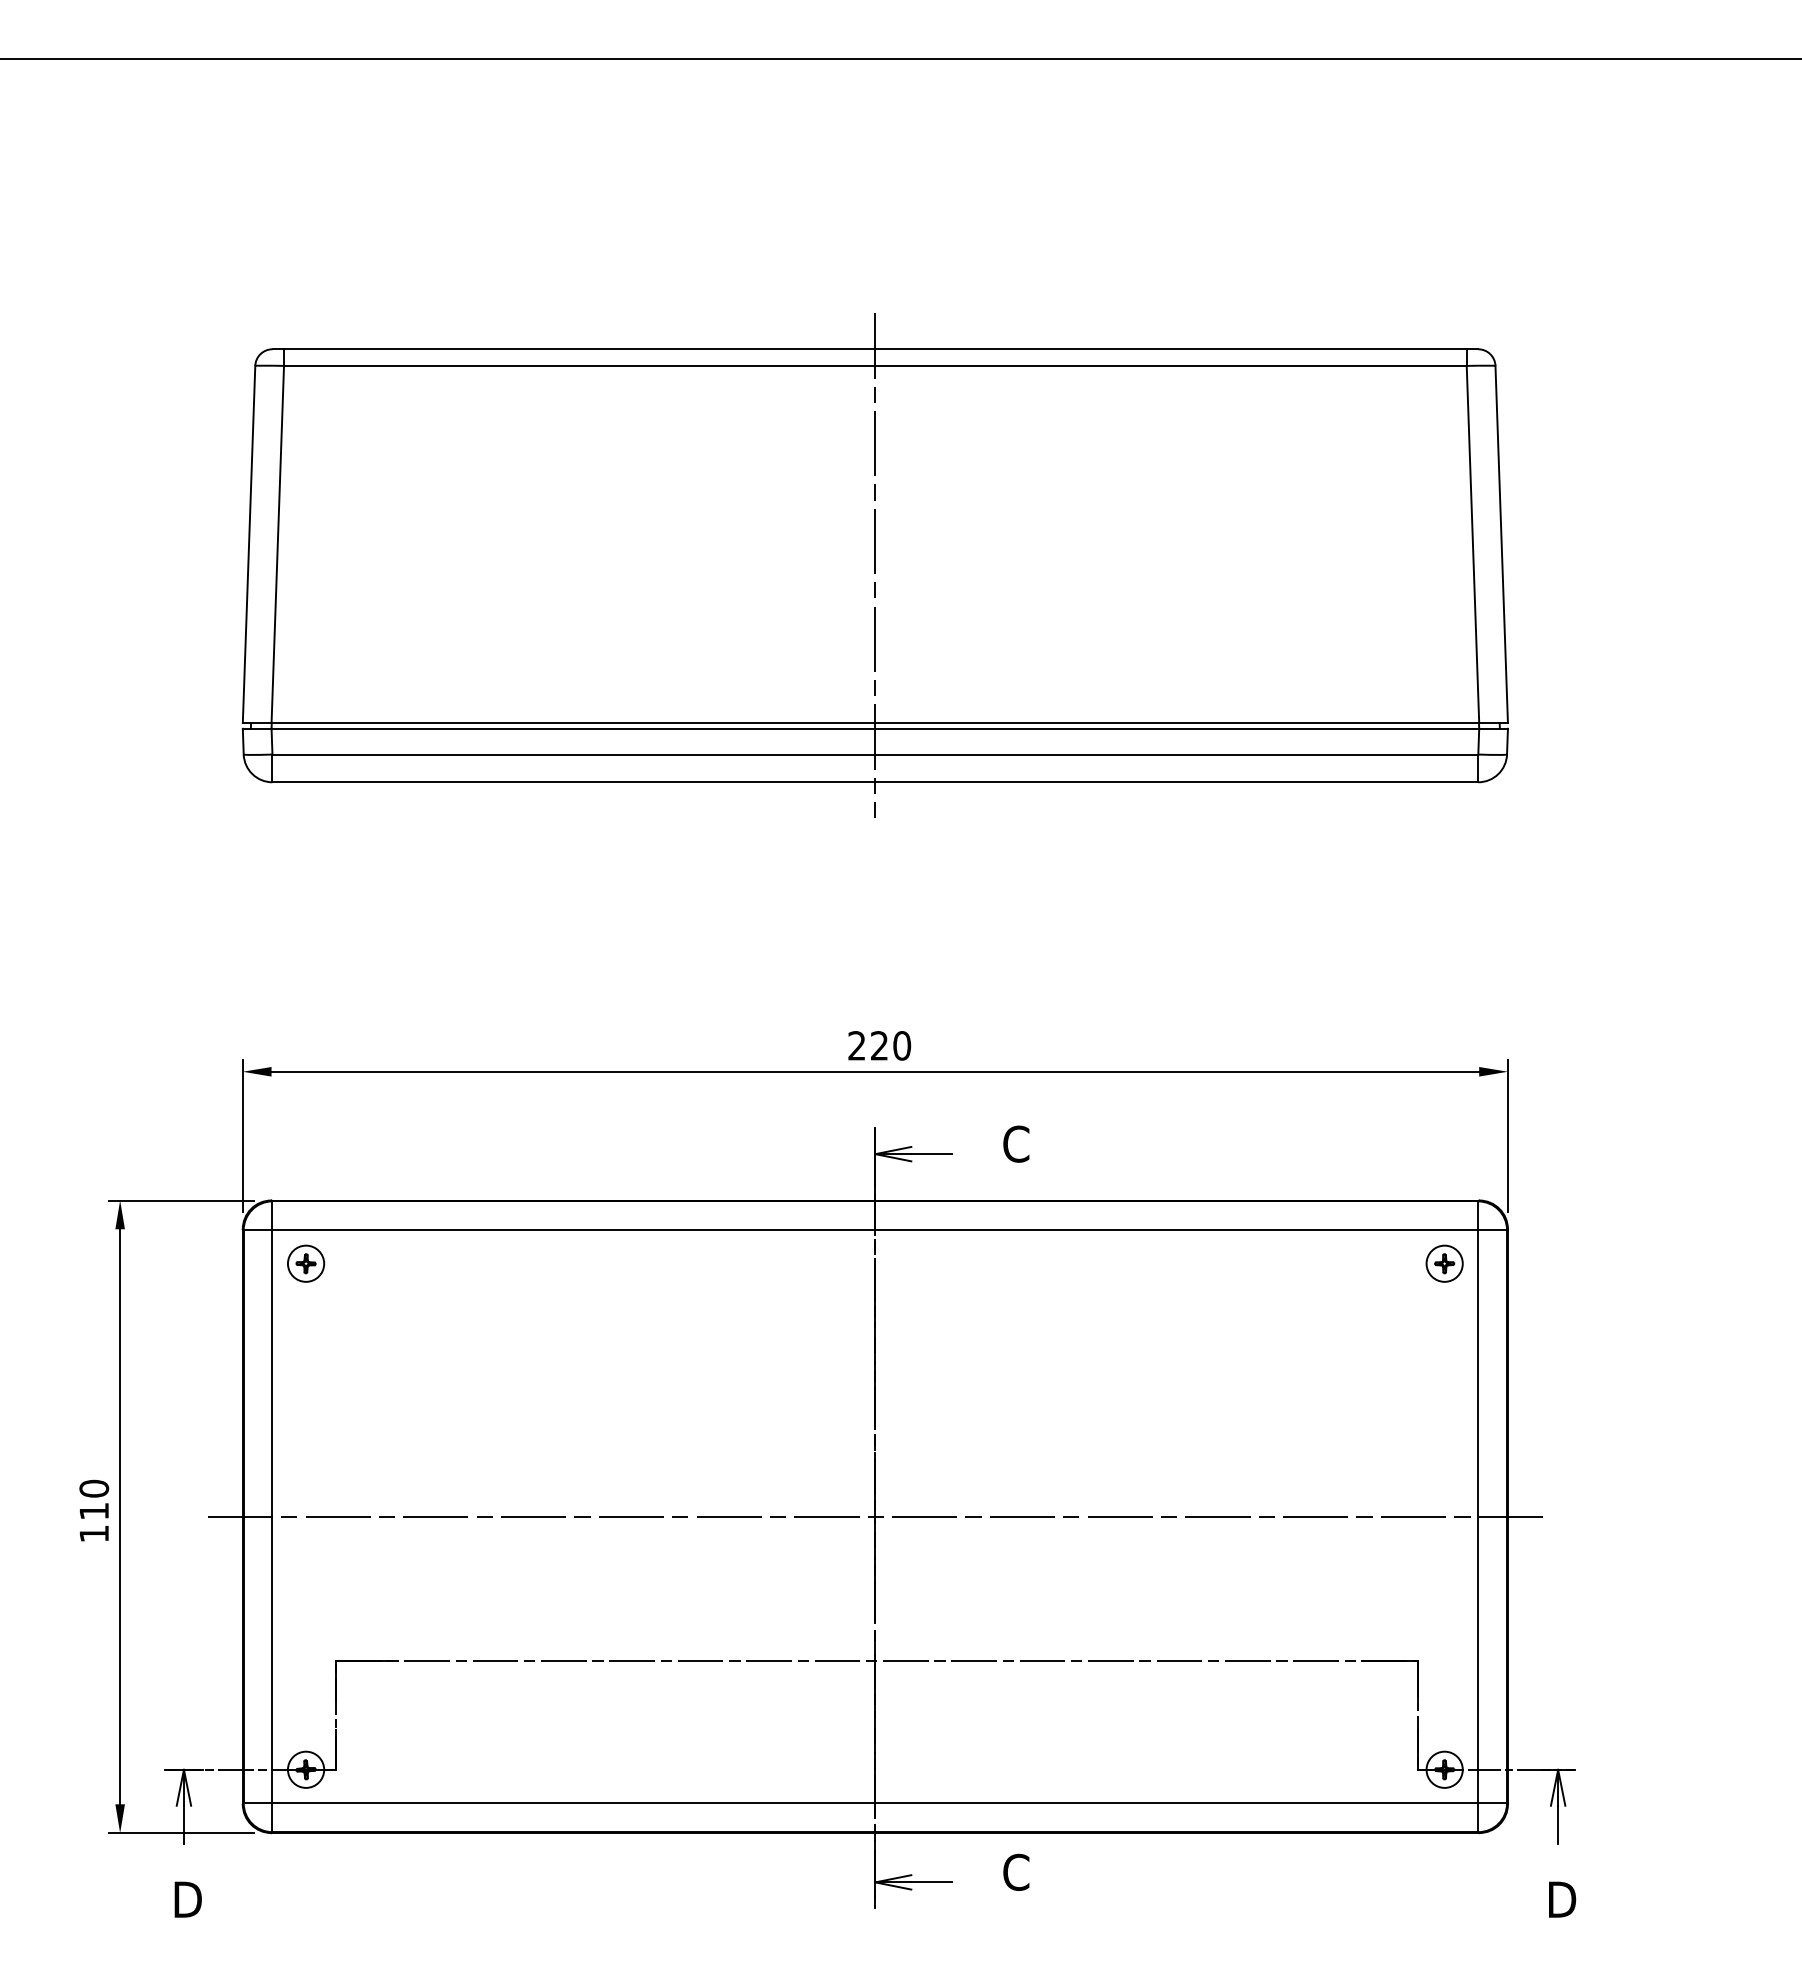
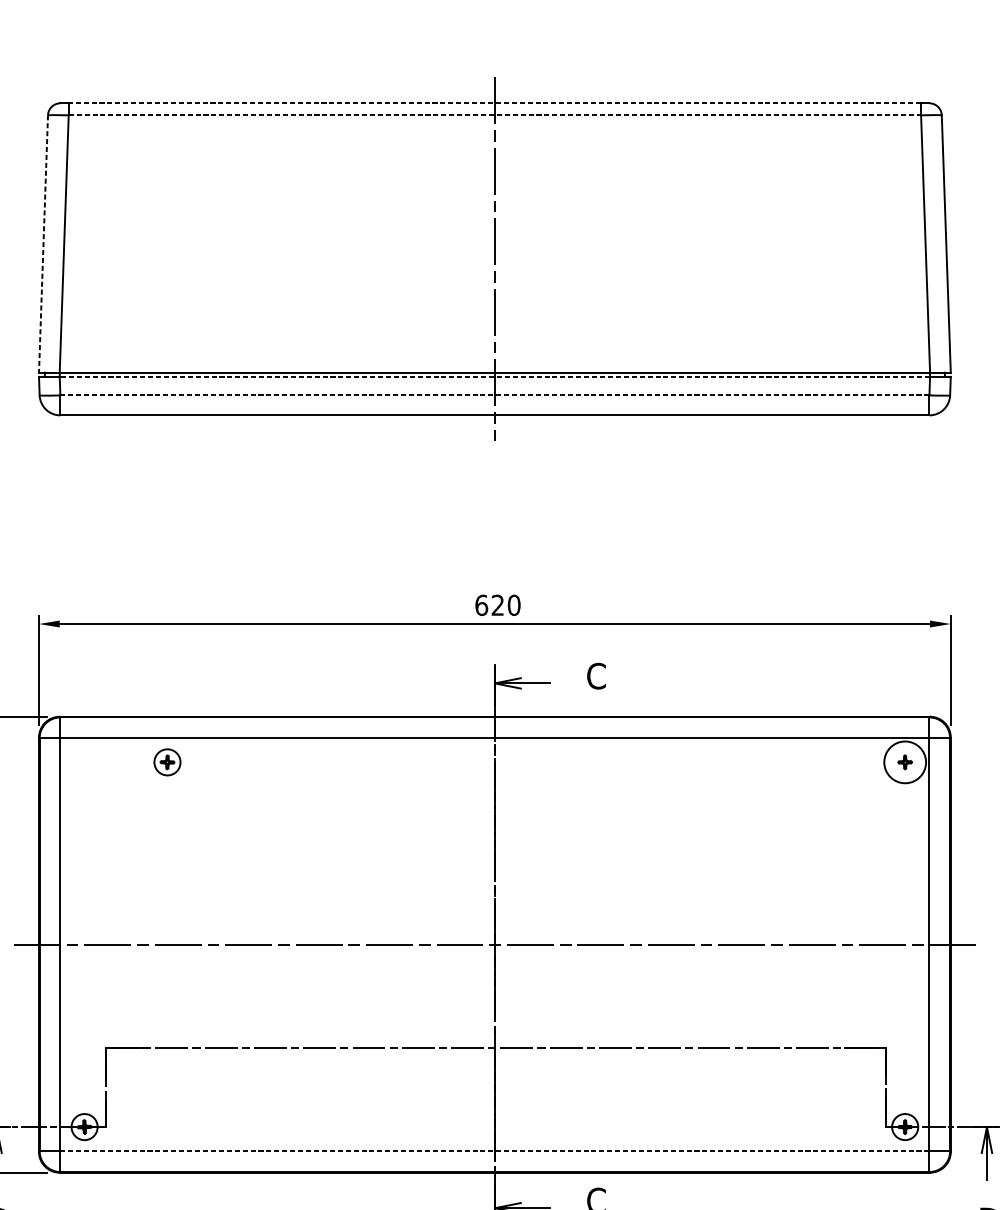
line: (874, 349) -> (494, 103), solid -> dashed
line: (875, 365) -> (494, 115), solid -> dashed
line: (249, 544) -> (43, 244), solid -> dashed
line: (875, 728) -> (494, 376), solid -> dashed
line: (875, 754) -> (494, 395), solid -> dashed
text: (857, 1045) -> (482, 605), 220 -> 620
part: (306, 1263) -> (167, 762), moved
circle: (1444, 1263) -> (905, 762), size x1.6
line: (875, 1803) -> (494, 1151), solid -> dashed

